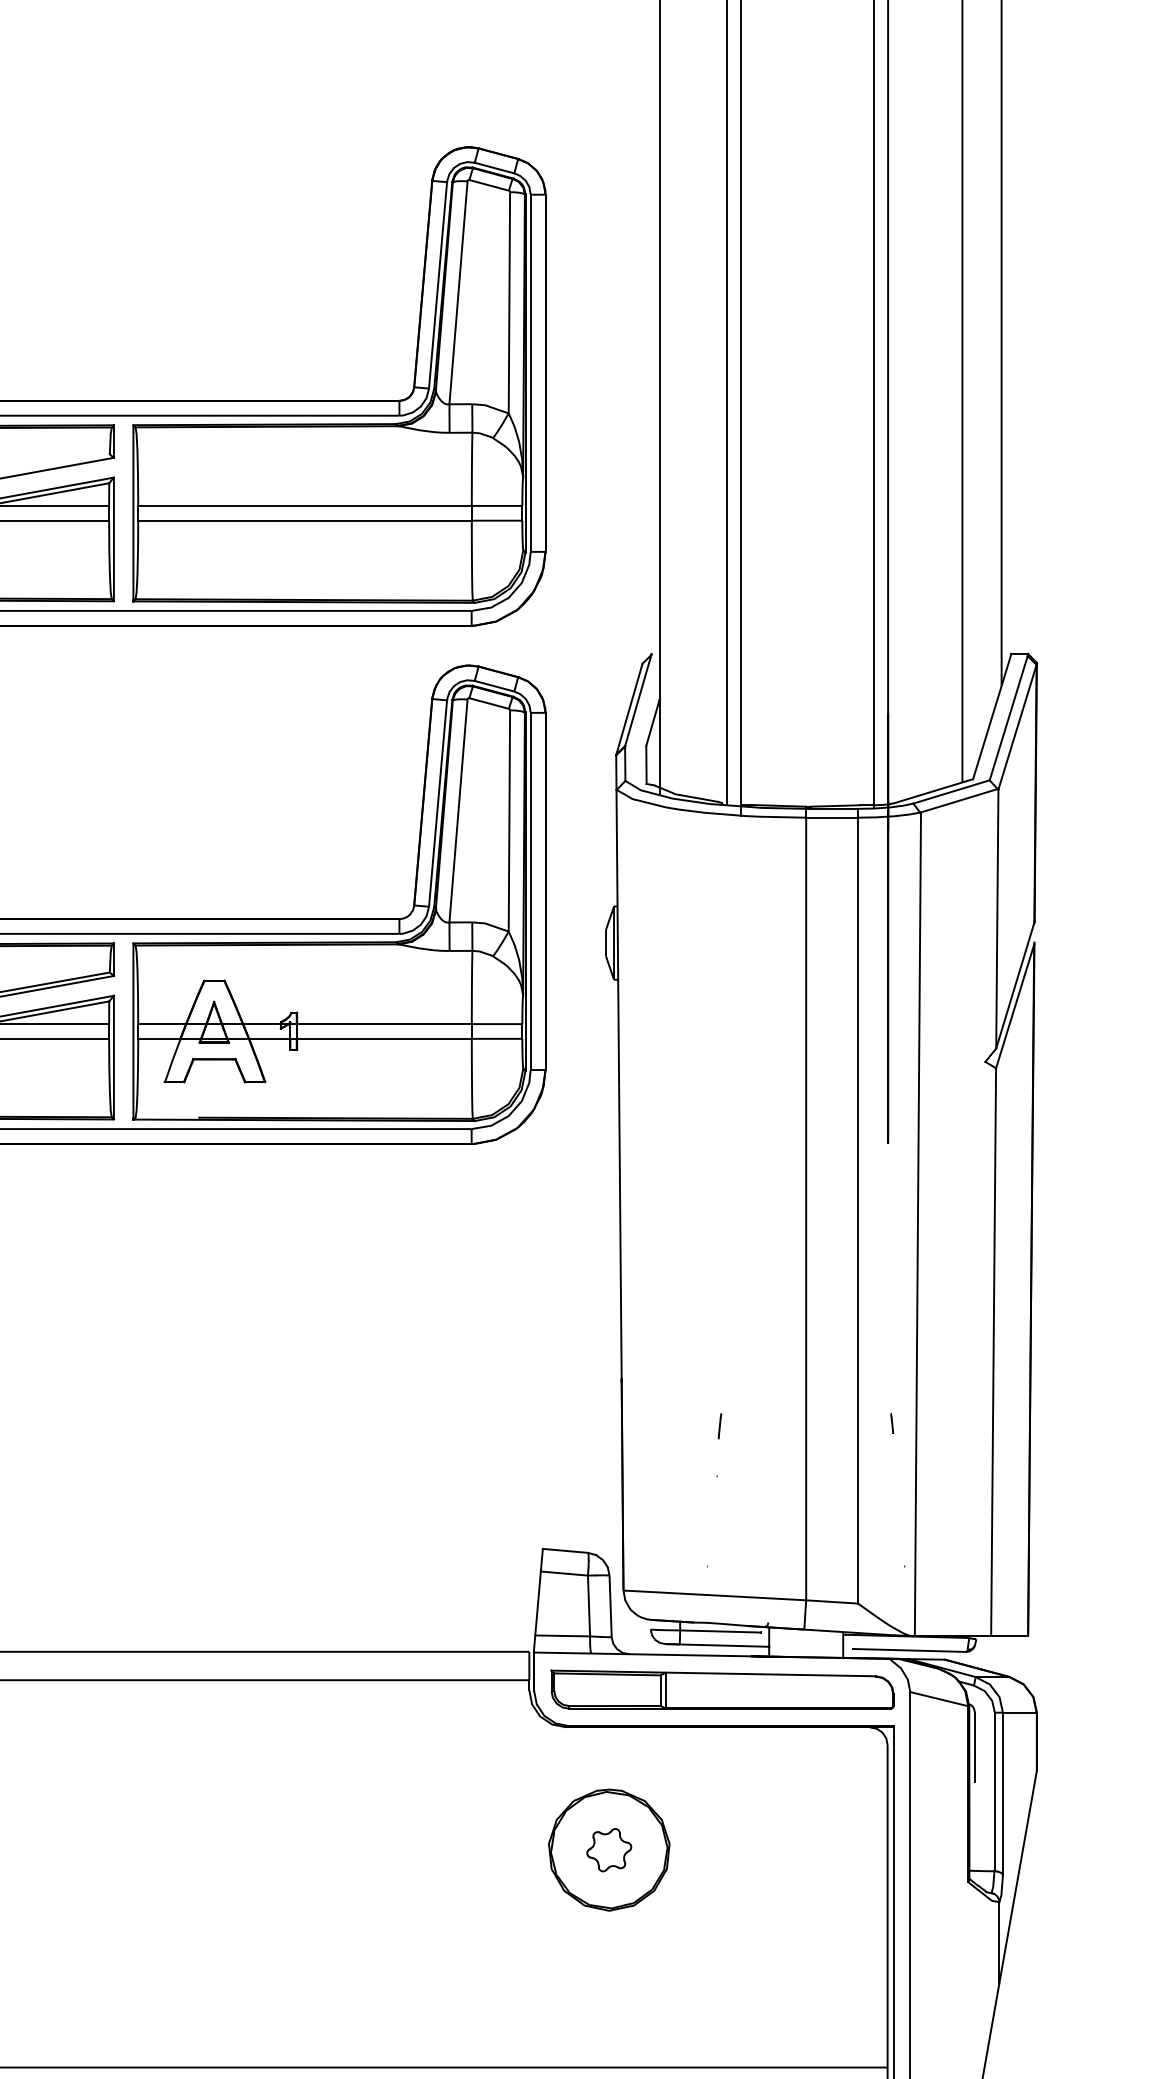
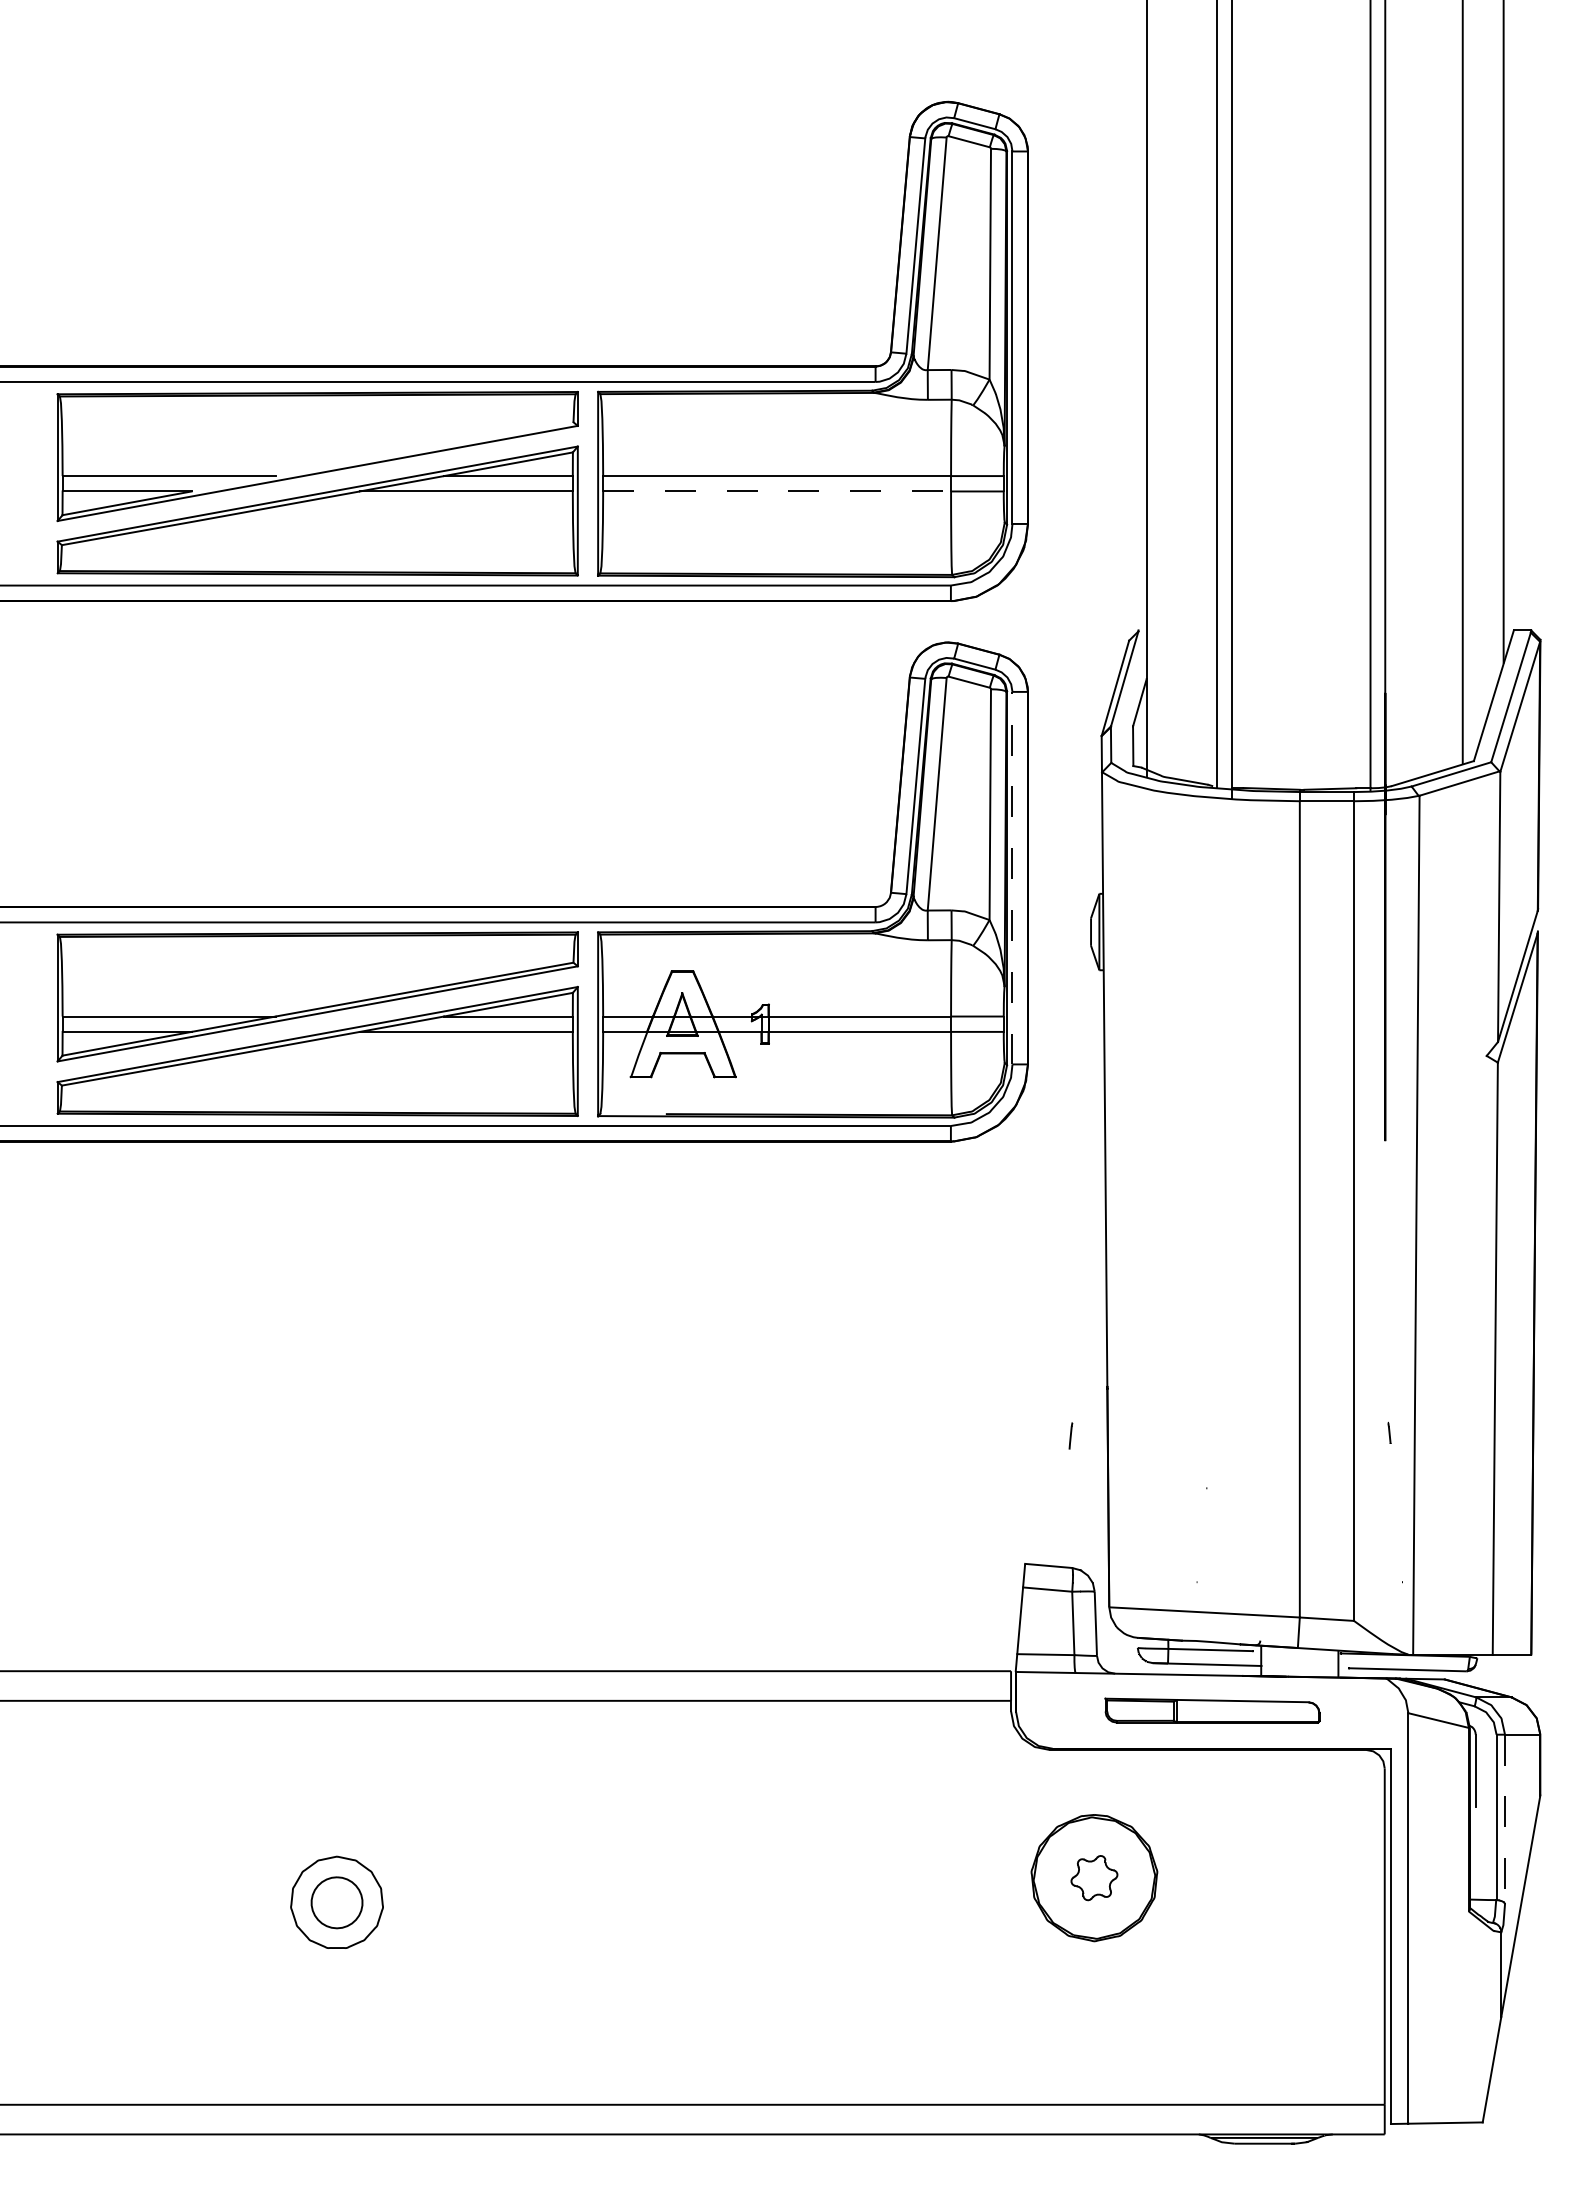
line: (305, 520) -> (777, 491), solid -> dashed
line: (530, 890) -> (1012, 877), solid -> dashed
line: (719, 1425) -> (1070, 1435), moved
part: (722, 1689) -> (1212, 1710), size x0.6
line: (1003, 1793) -> (1505, 1819), solid -> dashed

